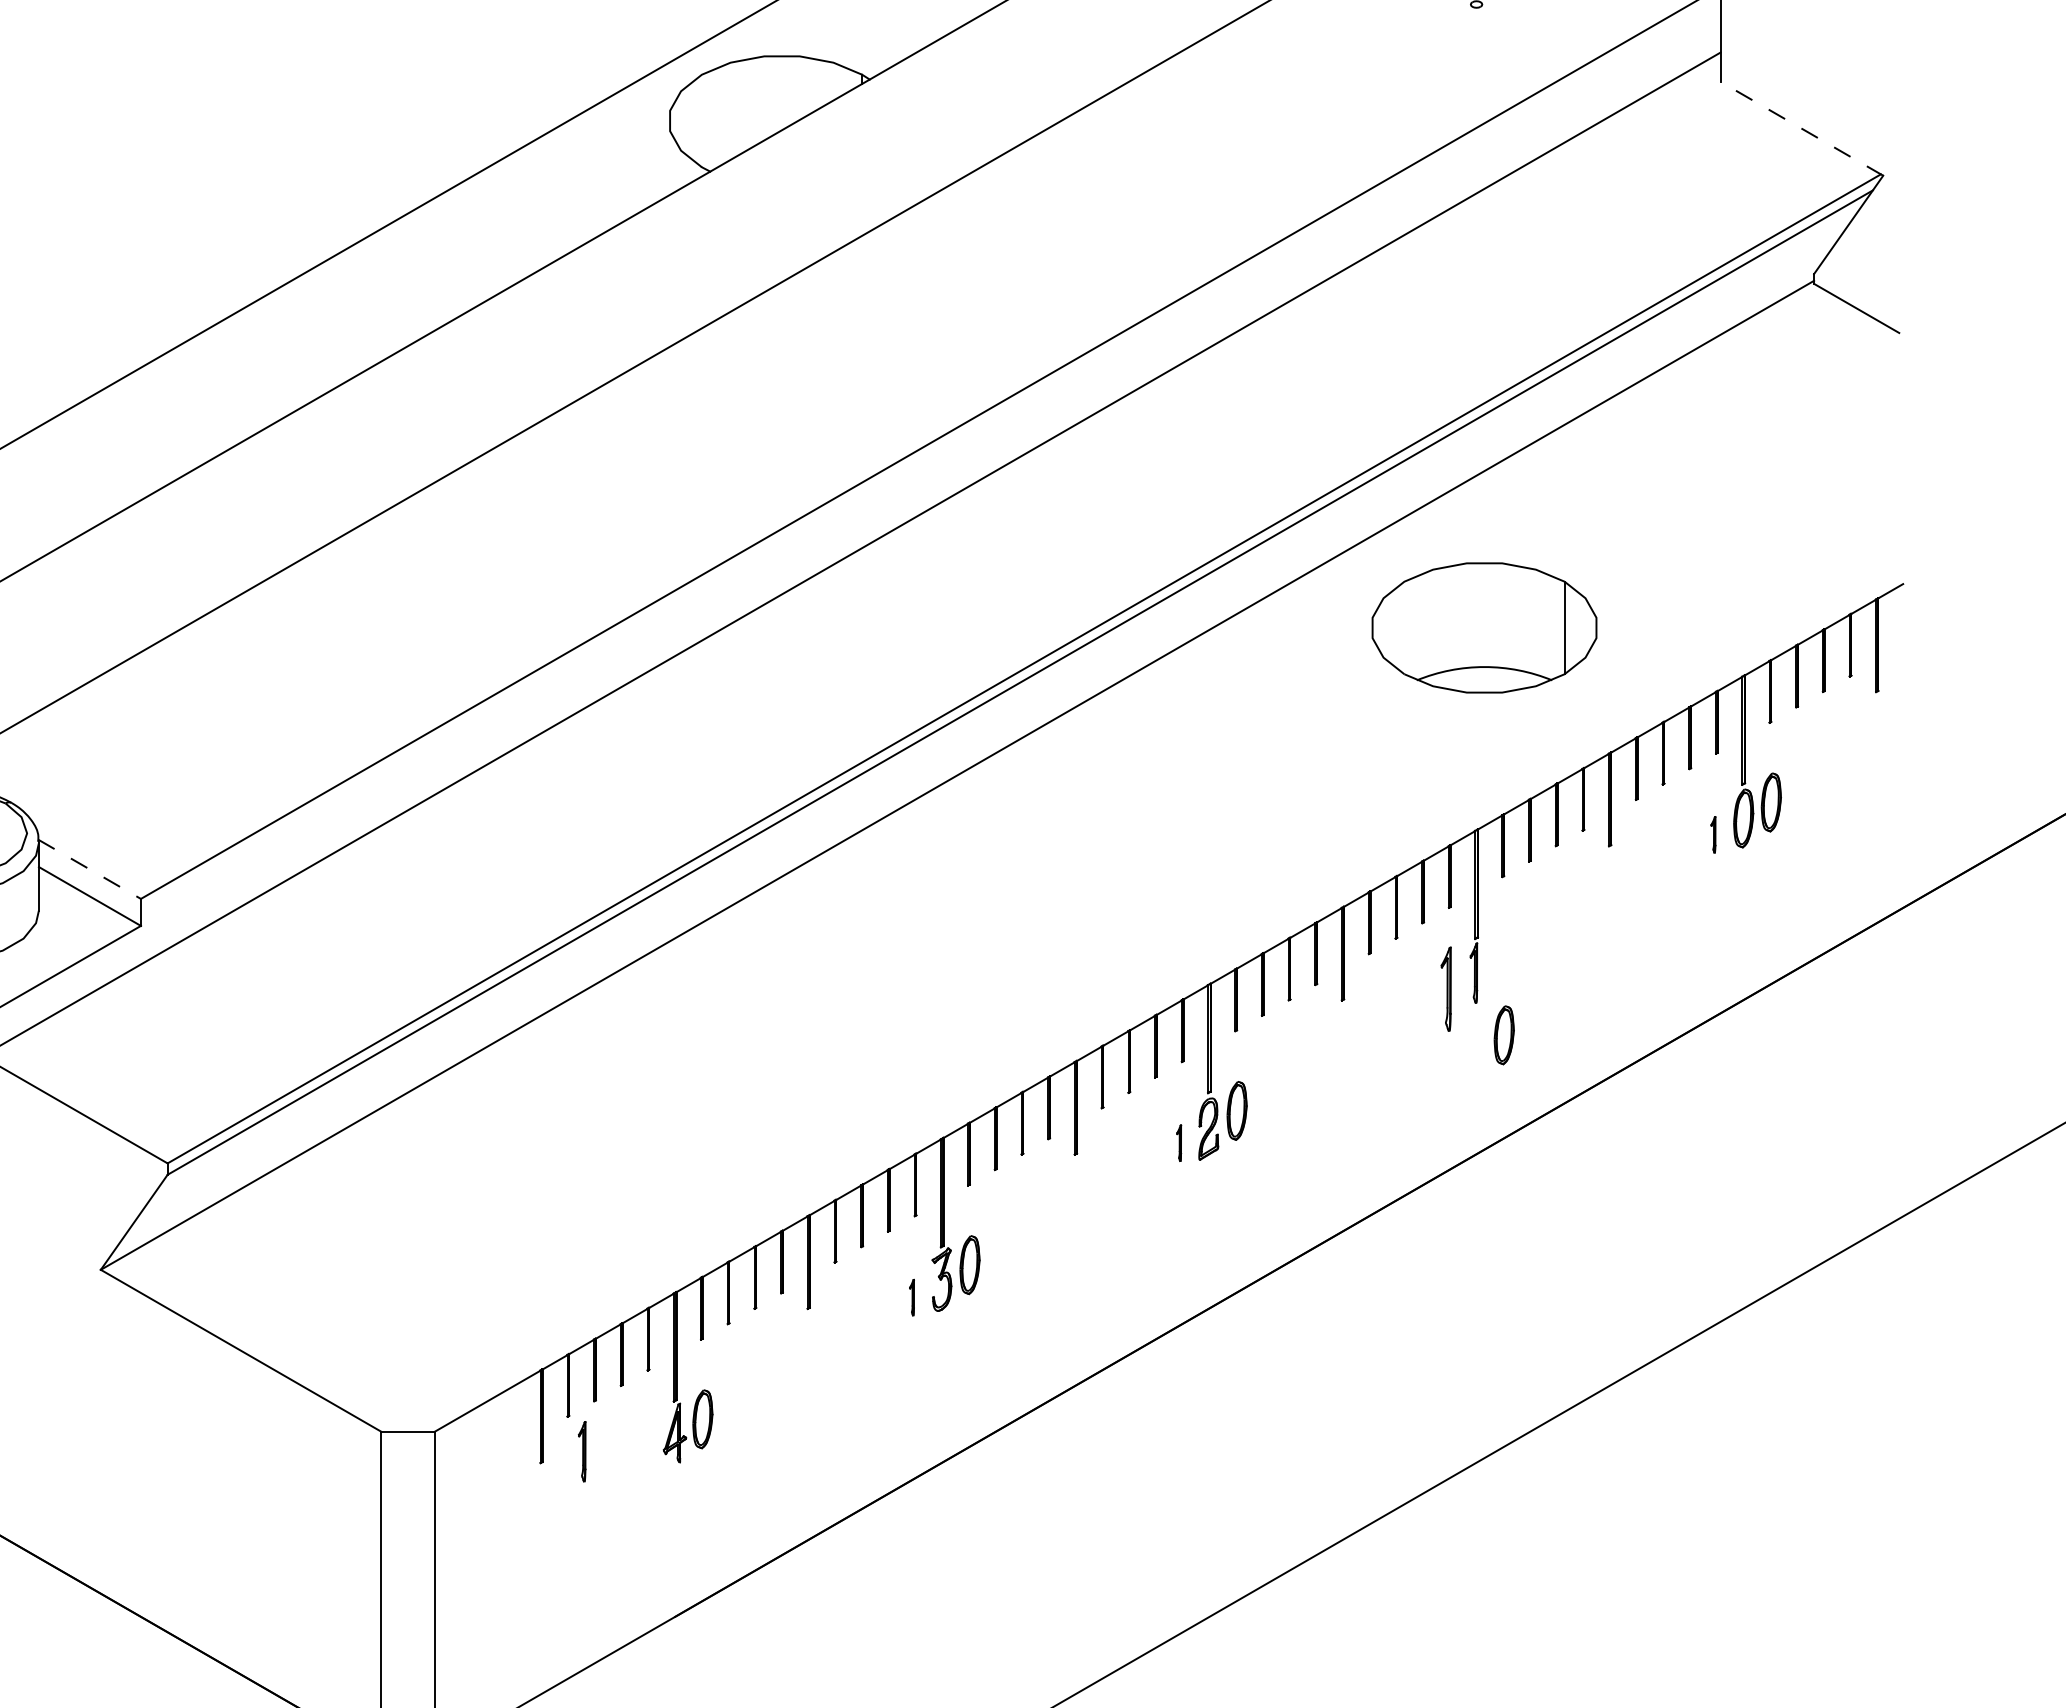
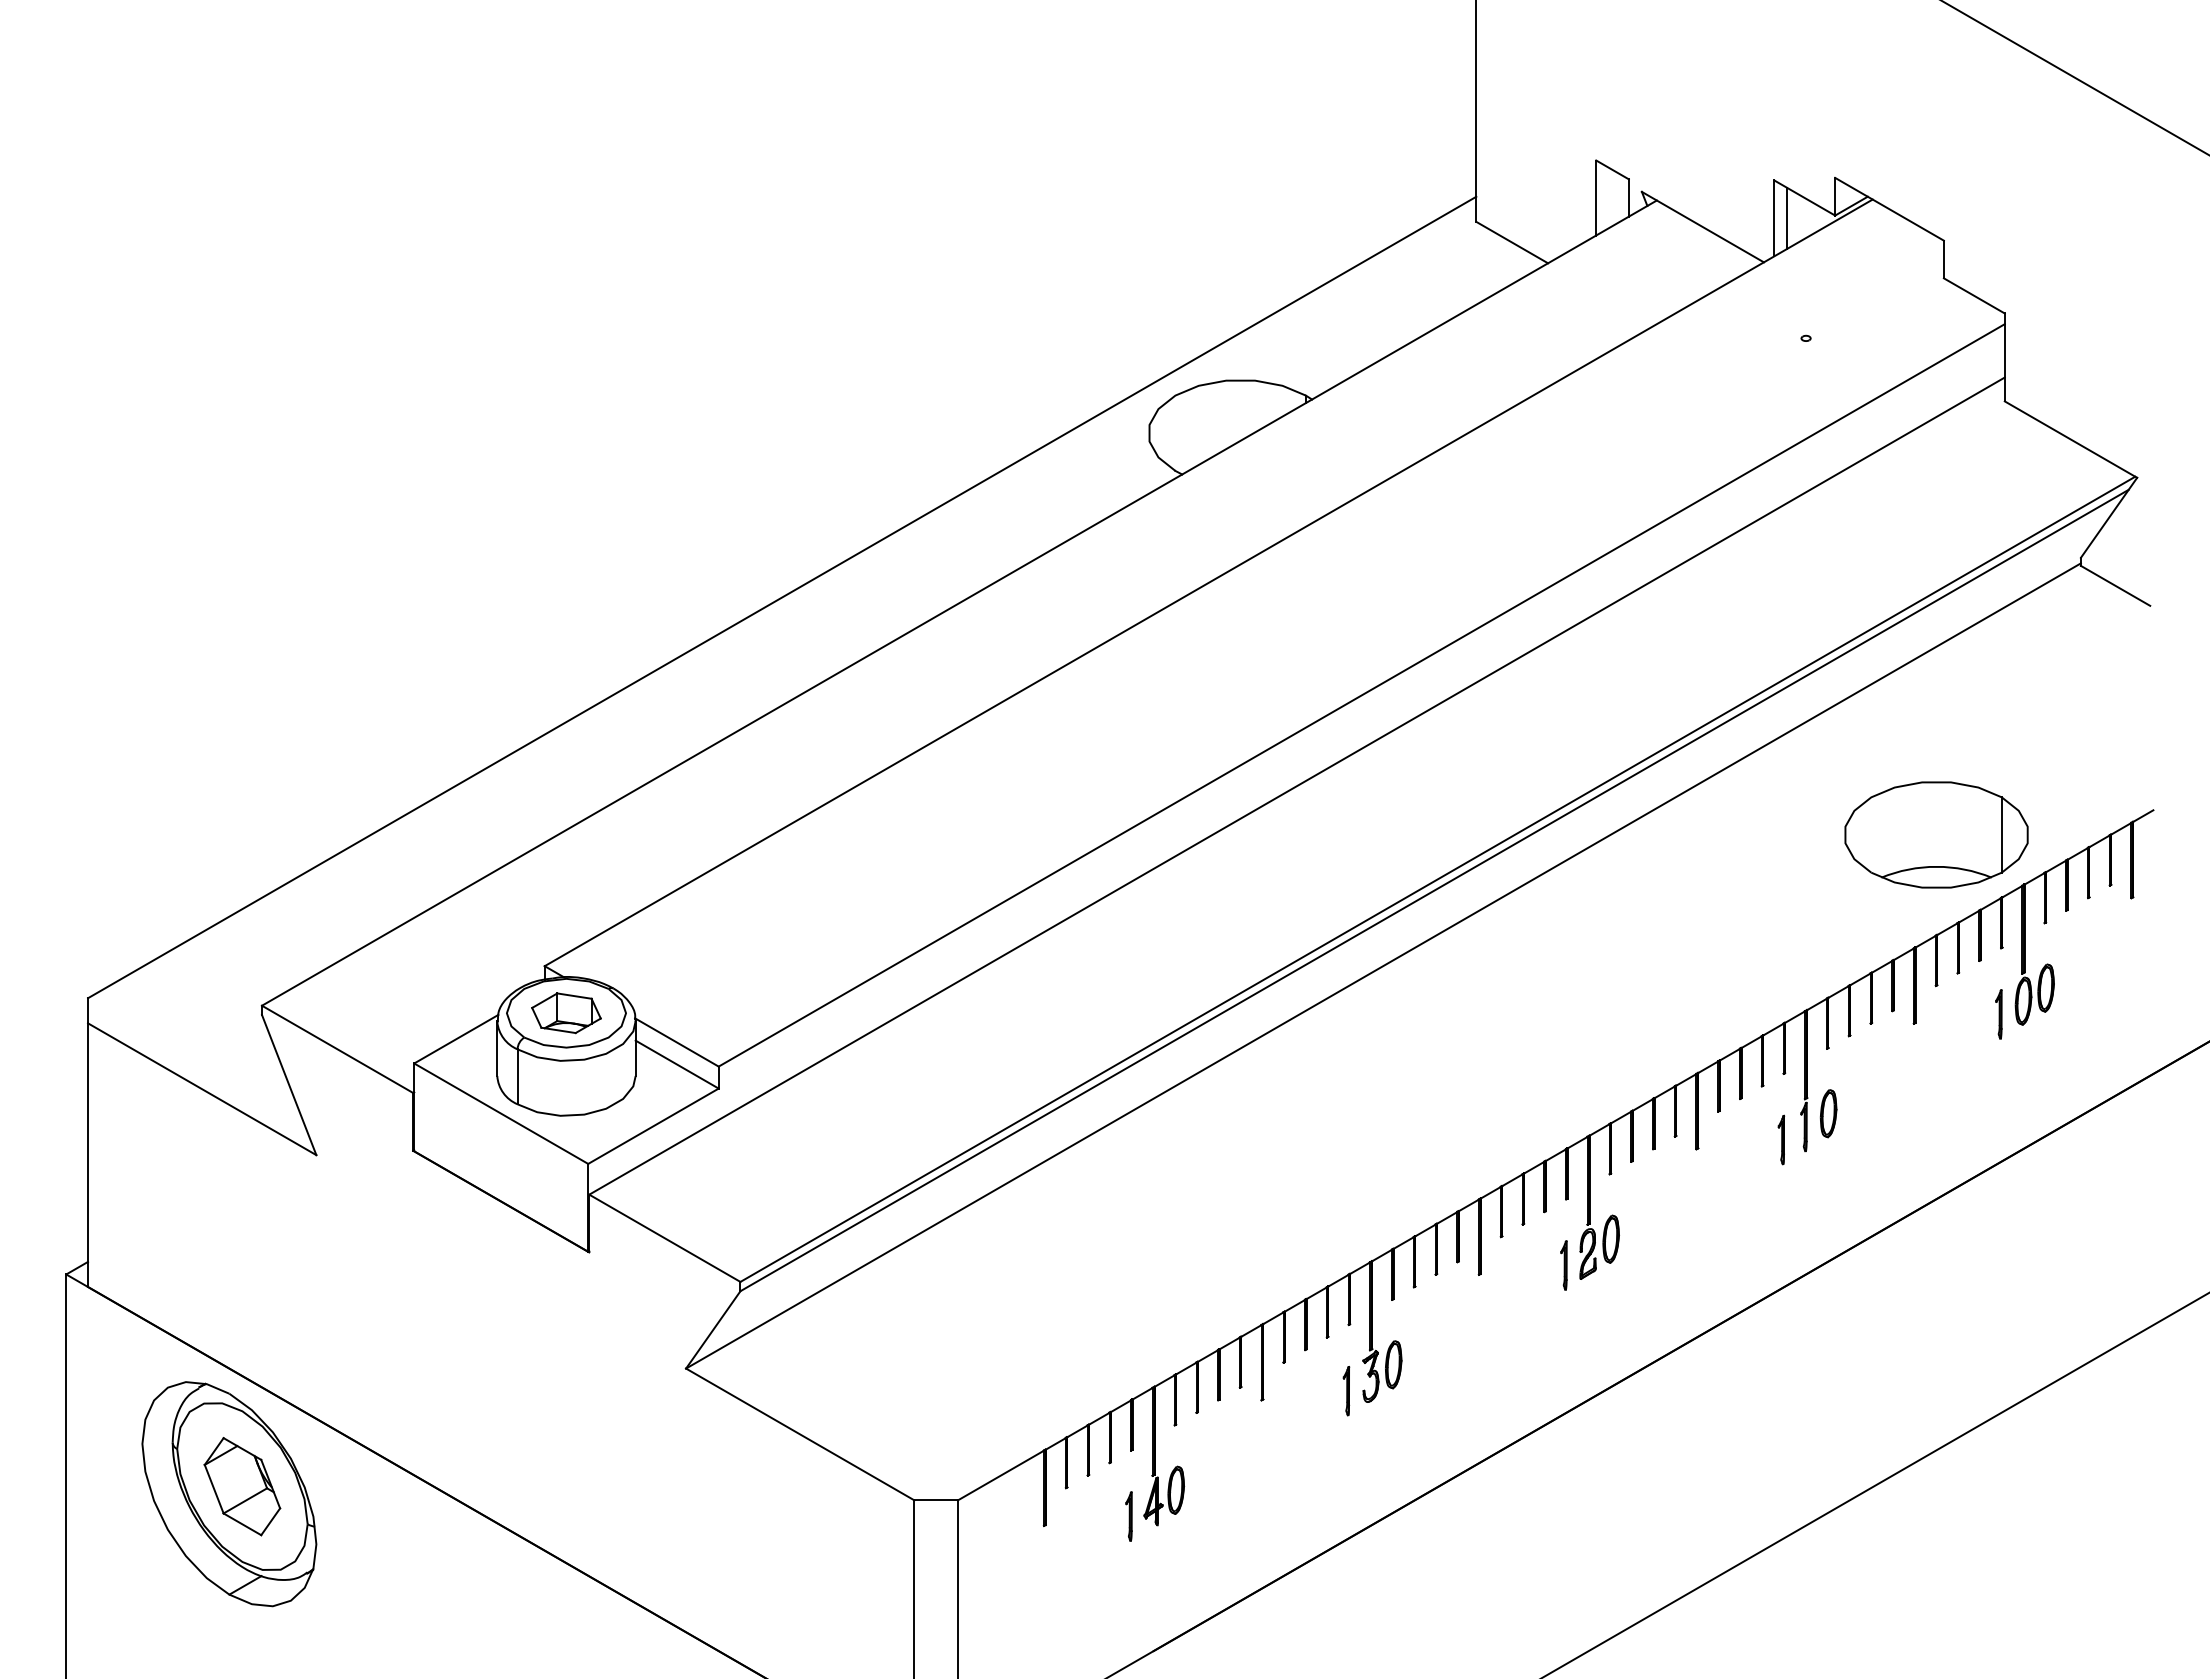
line: (1801, 128) -> (2070, 439), dashed -> solid
part: (1484, 627) -> (1936, 834), moved
part: (1712, 834) -> (1998, 1014), size x1.67
line: (90, 869) -> (677, 1042), dashed -> solid
part: (1446, 988) -> (1781, 1139), size x0.71
part: (1504, 1035) -> (1828, 1113), moved
part: (1178, 1143) -> (1563, 1265), size x1.67
part: (912, 1297) -> (1346, 1391), size x1.67
part: (581, 1451) -> (1128, 1516), moved

